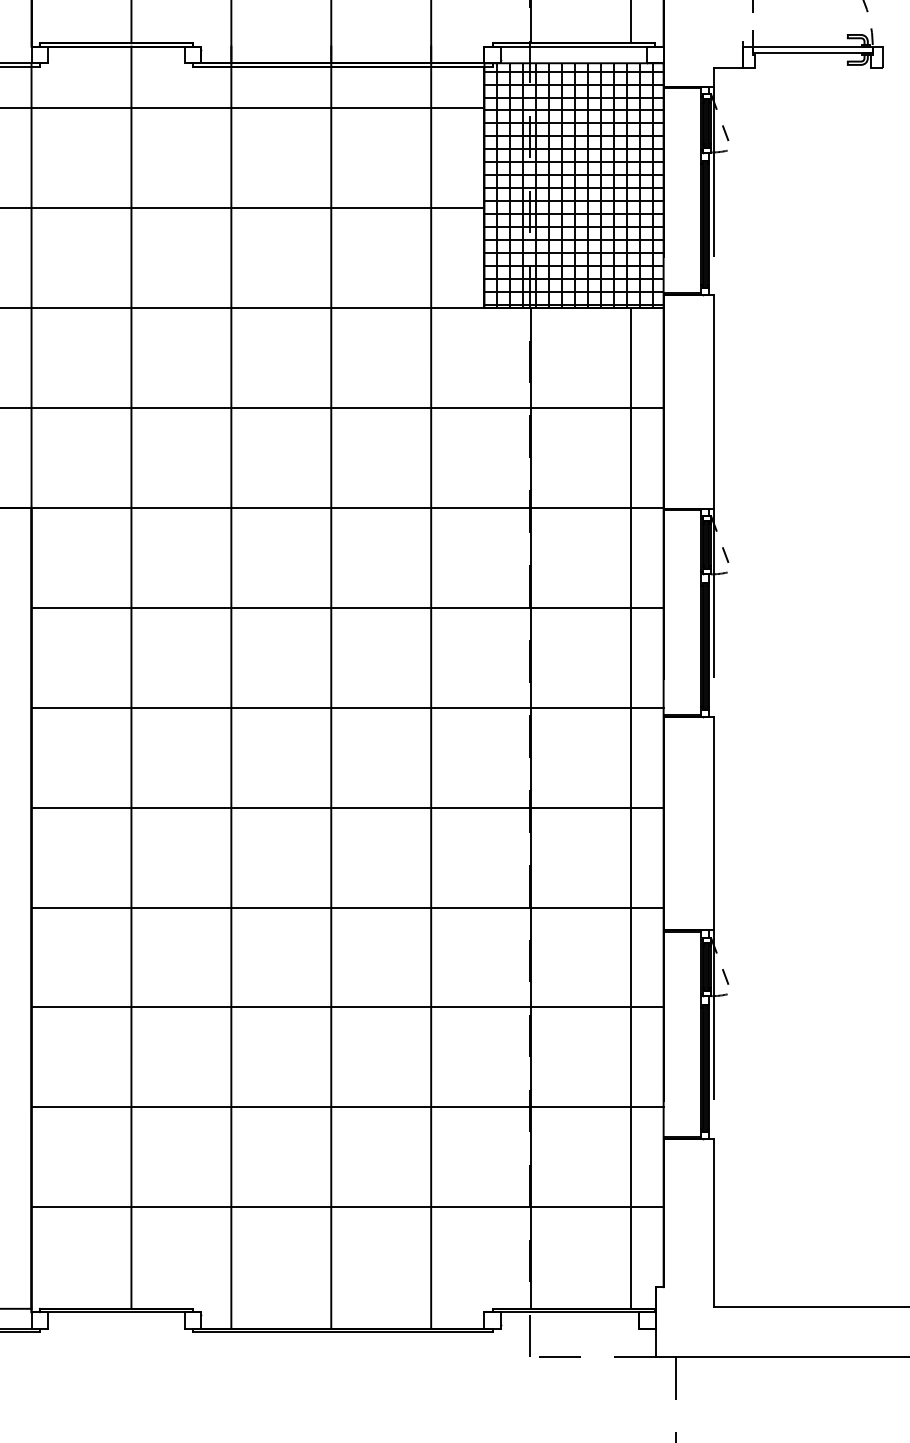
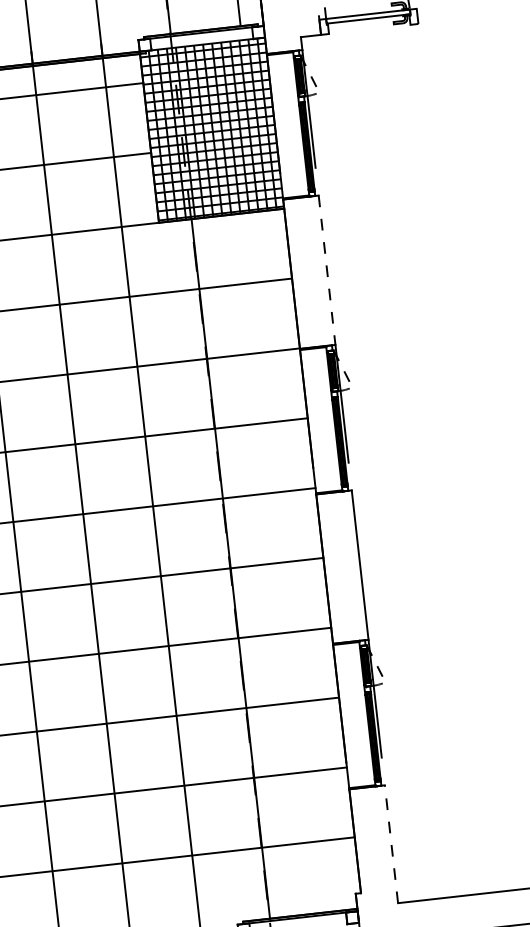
line: (714, 401) -> (327, 270), solid -> dashed
line: (630, 808) -> (300, 561), removed
line: (714, 1222) -> (391, 843), solid -> dashed

